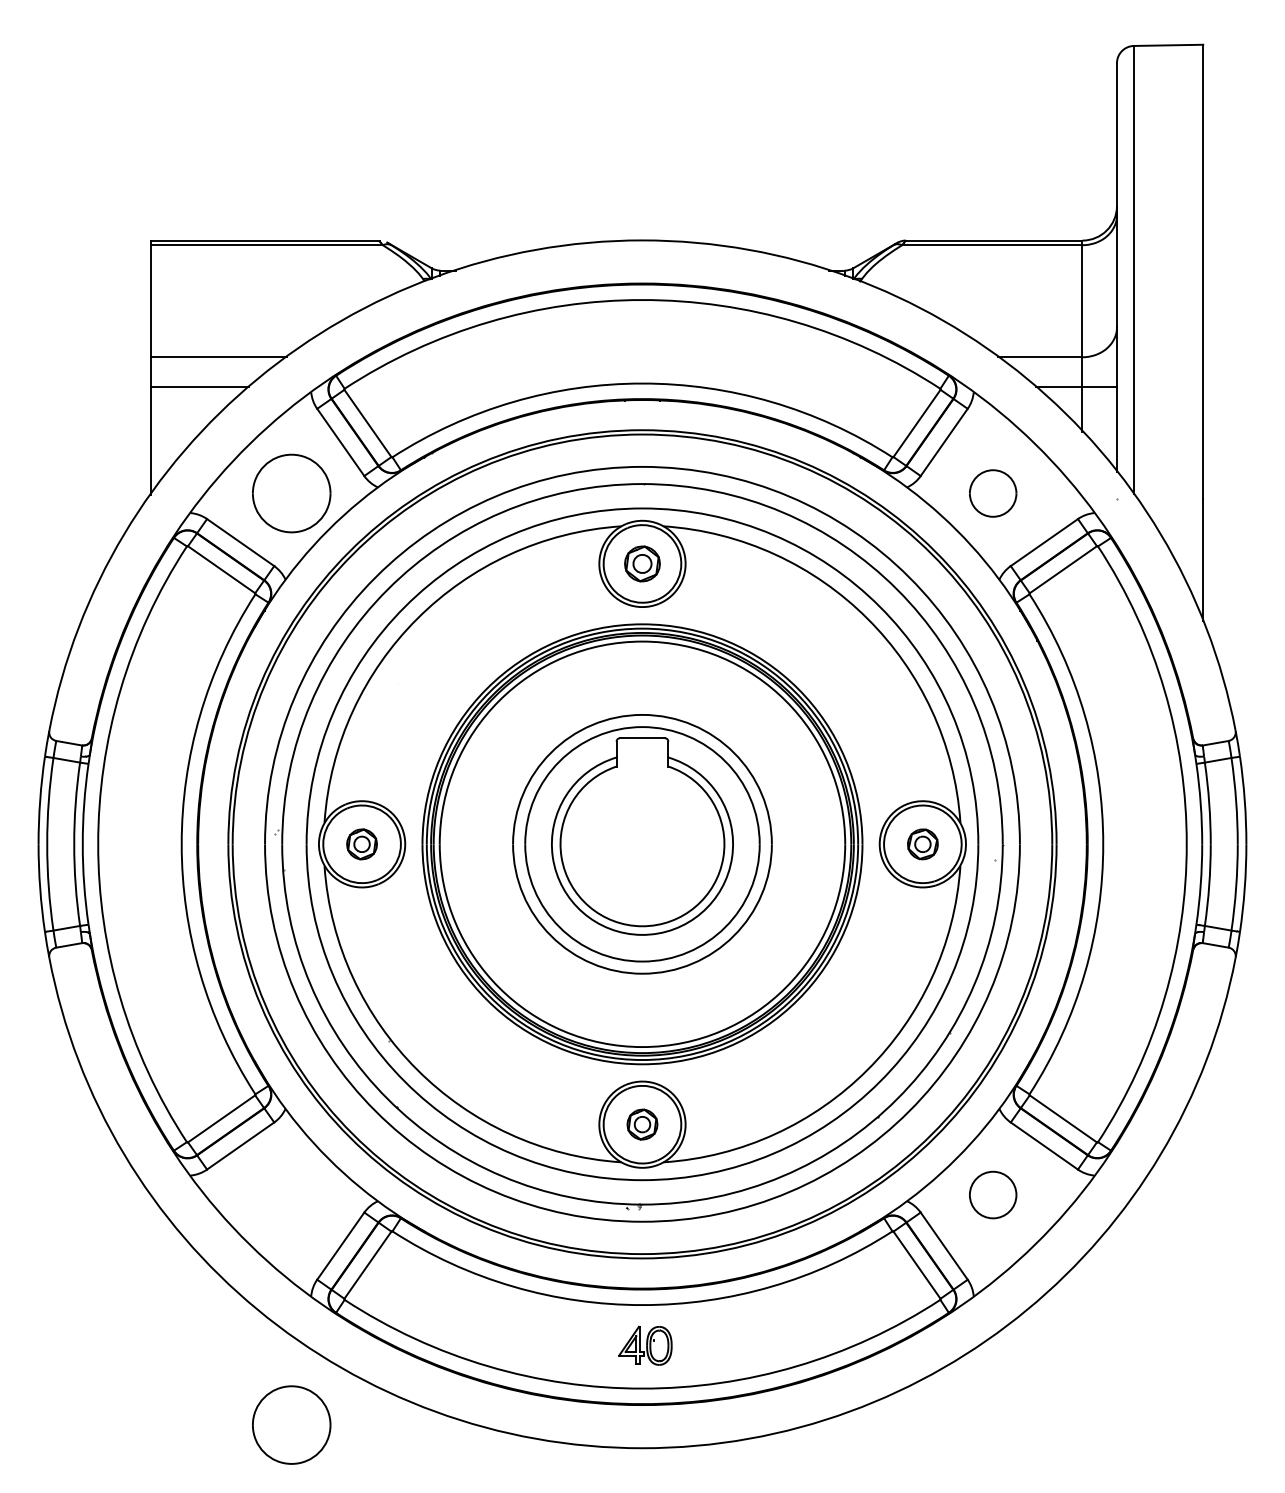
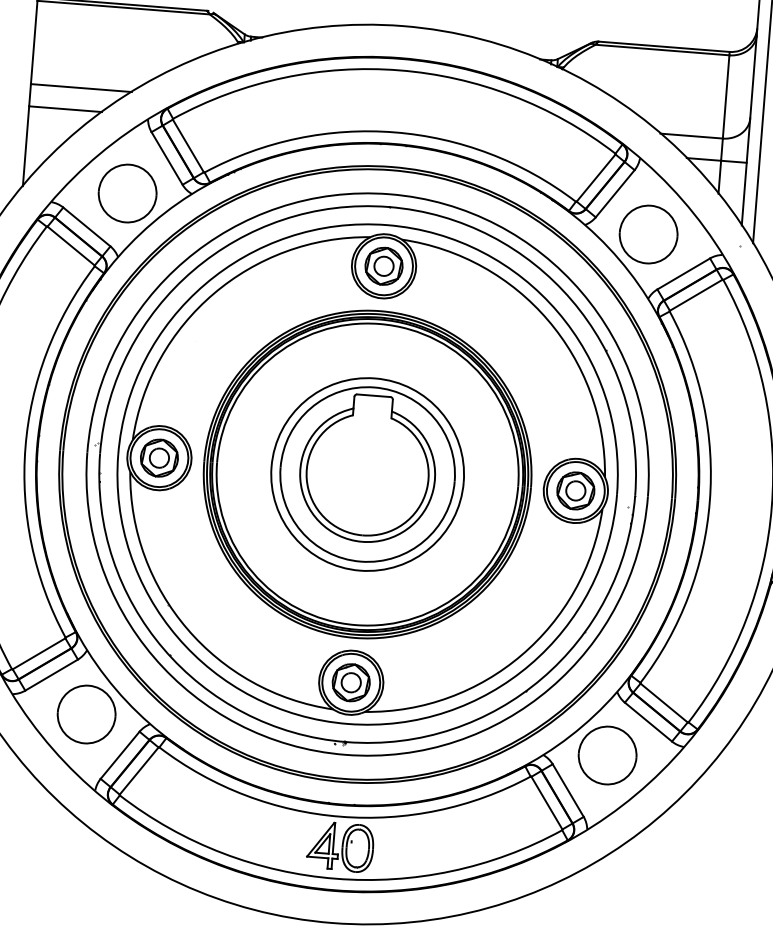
part: (992, 493) -> (648, 234), size x1.67
part: (642, 563) -> (384, 266), size x1.43
part: (361, 844) -> (158, 458), size x1.67
part: (922, 844) -> (575, 491), size x1.67
part: (642, 1124) -> (351, 682), size x1.67
part: (992, 1194) -> (607, 755), size x1.67
part: (645, 1345) -> (340, 846), size x1.67
part: (291, 1424) -> (86, 714), moved

